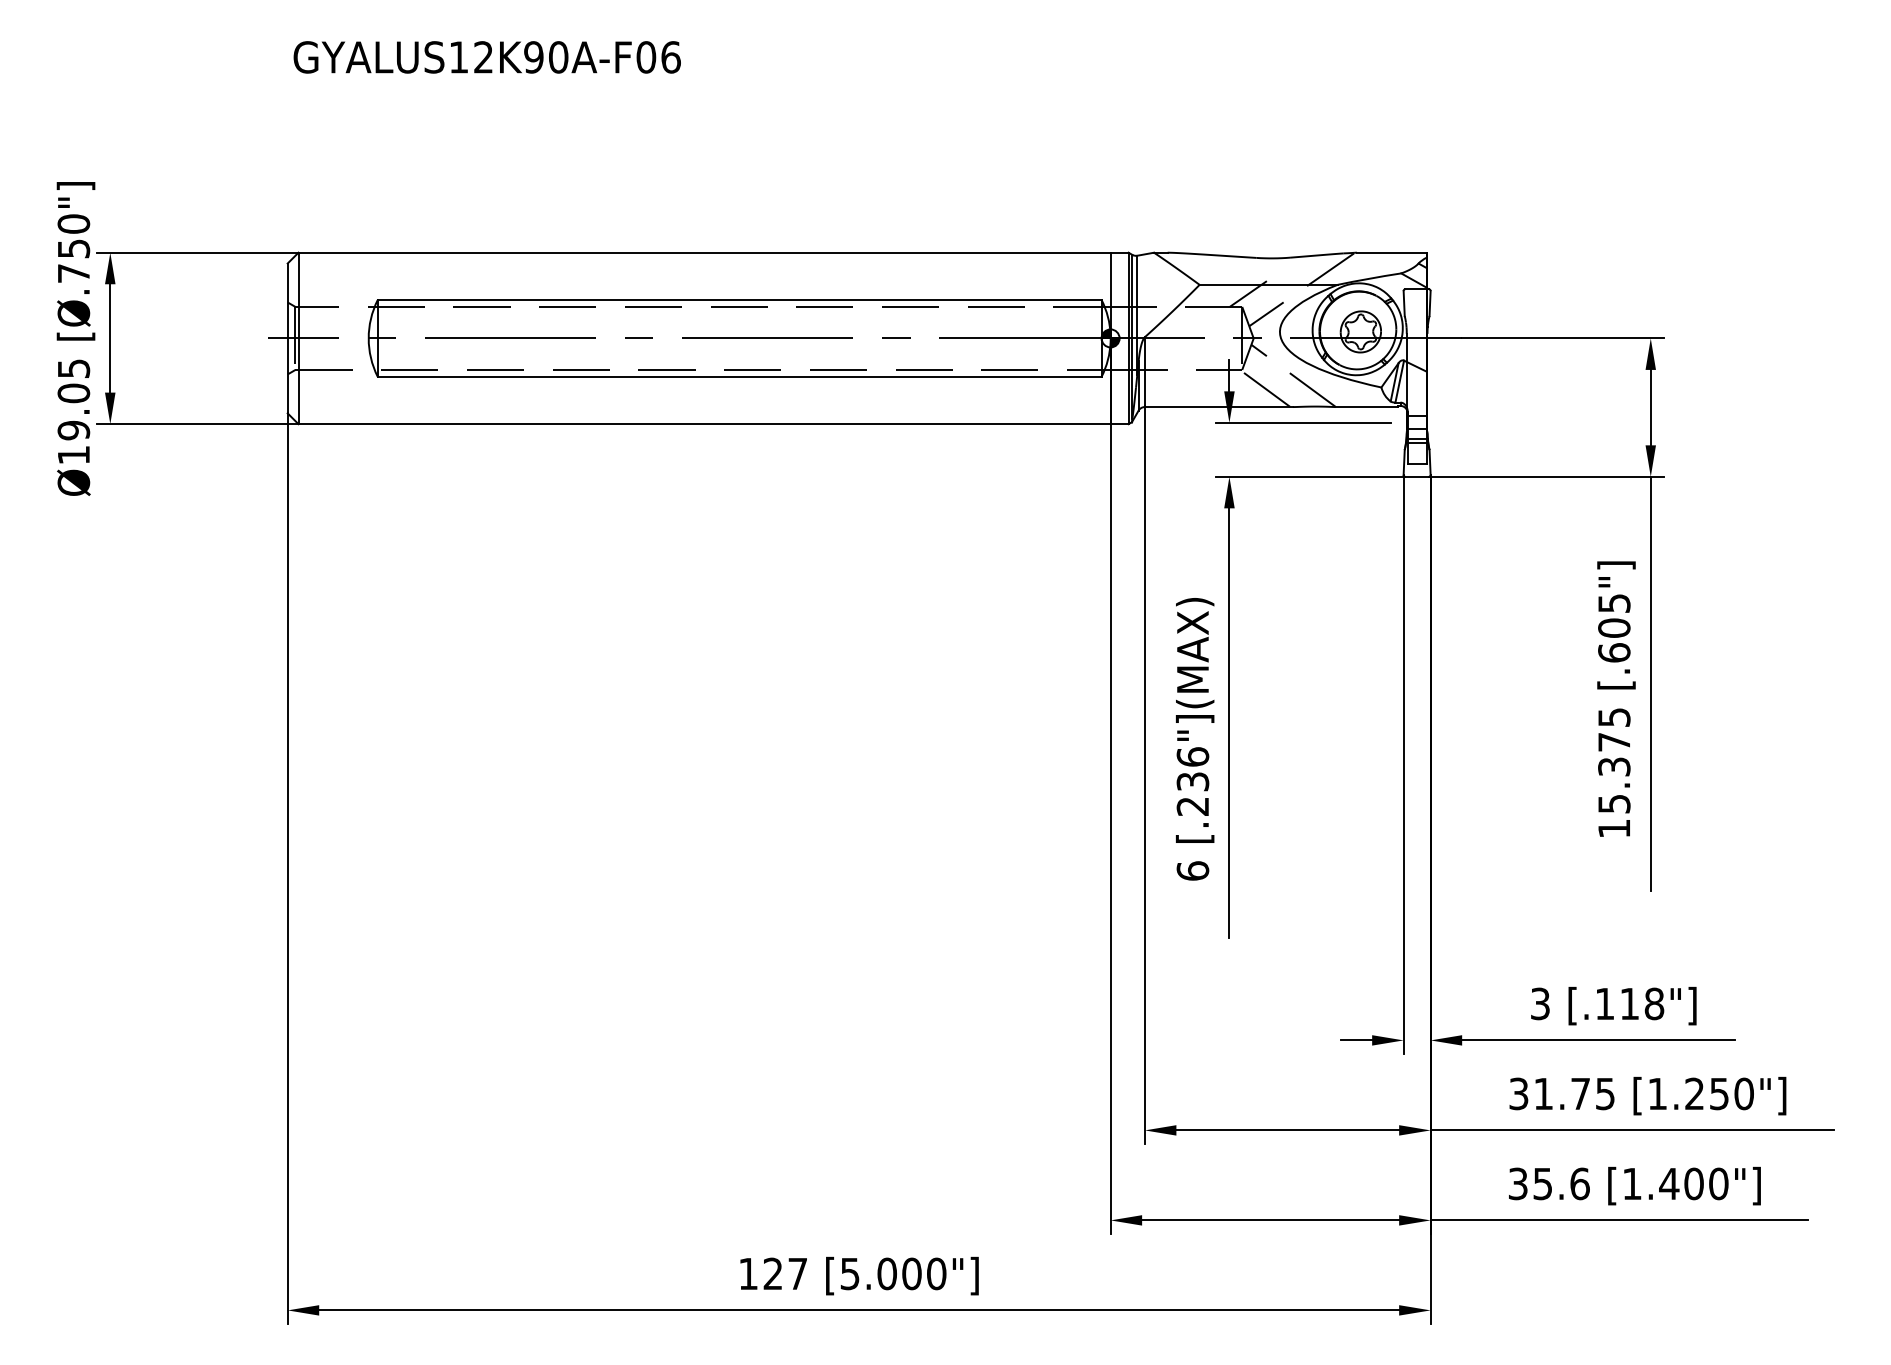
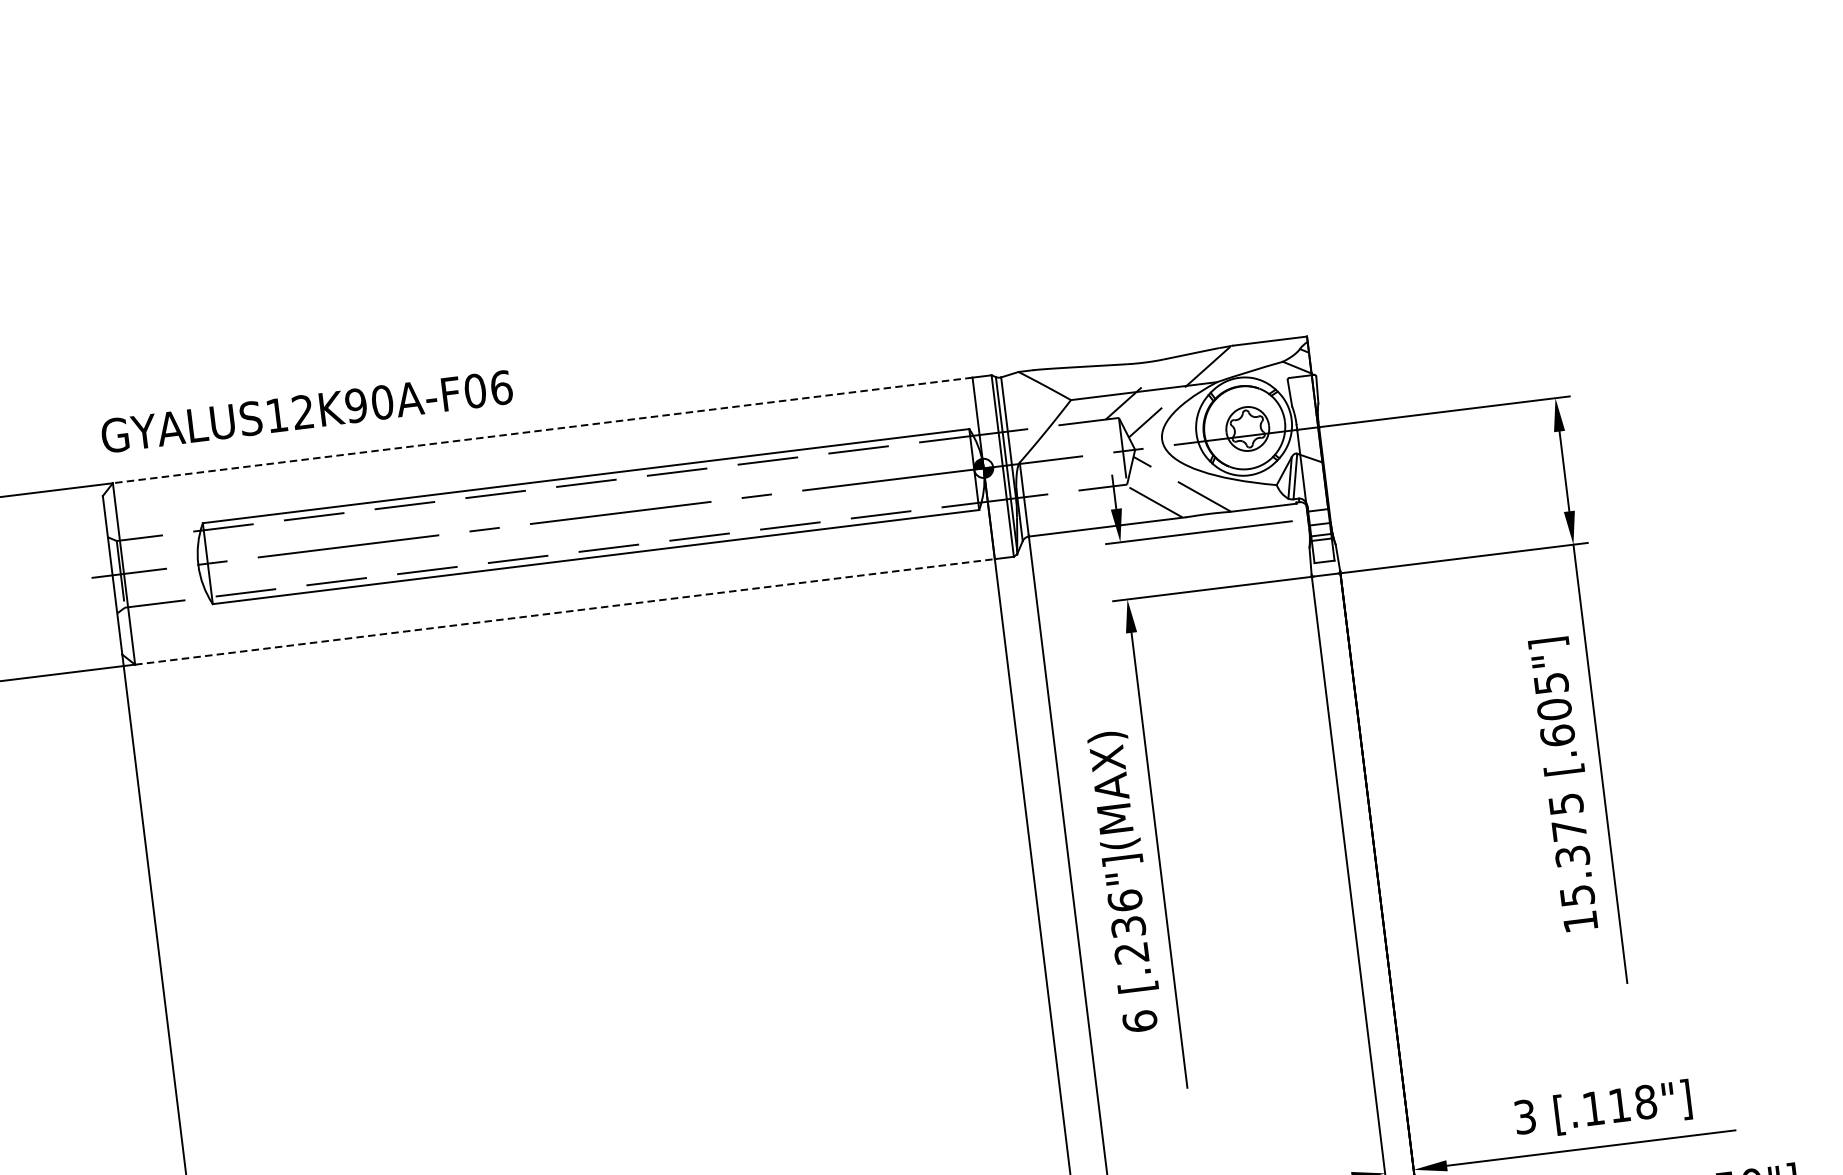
text: (486, 57) -> (306, 411), moved
line: (704, 252) -> (542, 430), solid -> dashed
line: (705, 424) -> (566, 612), solid -> dashed

